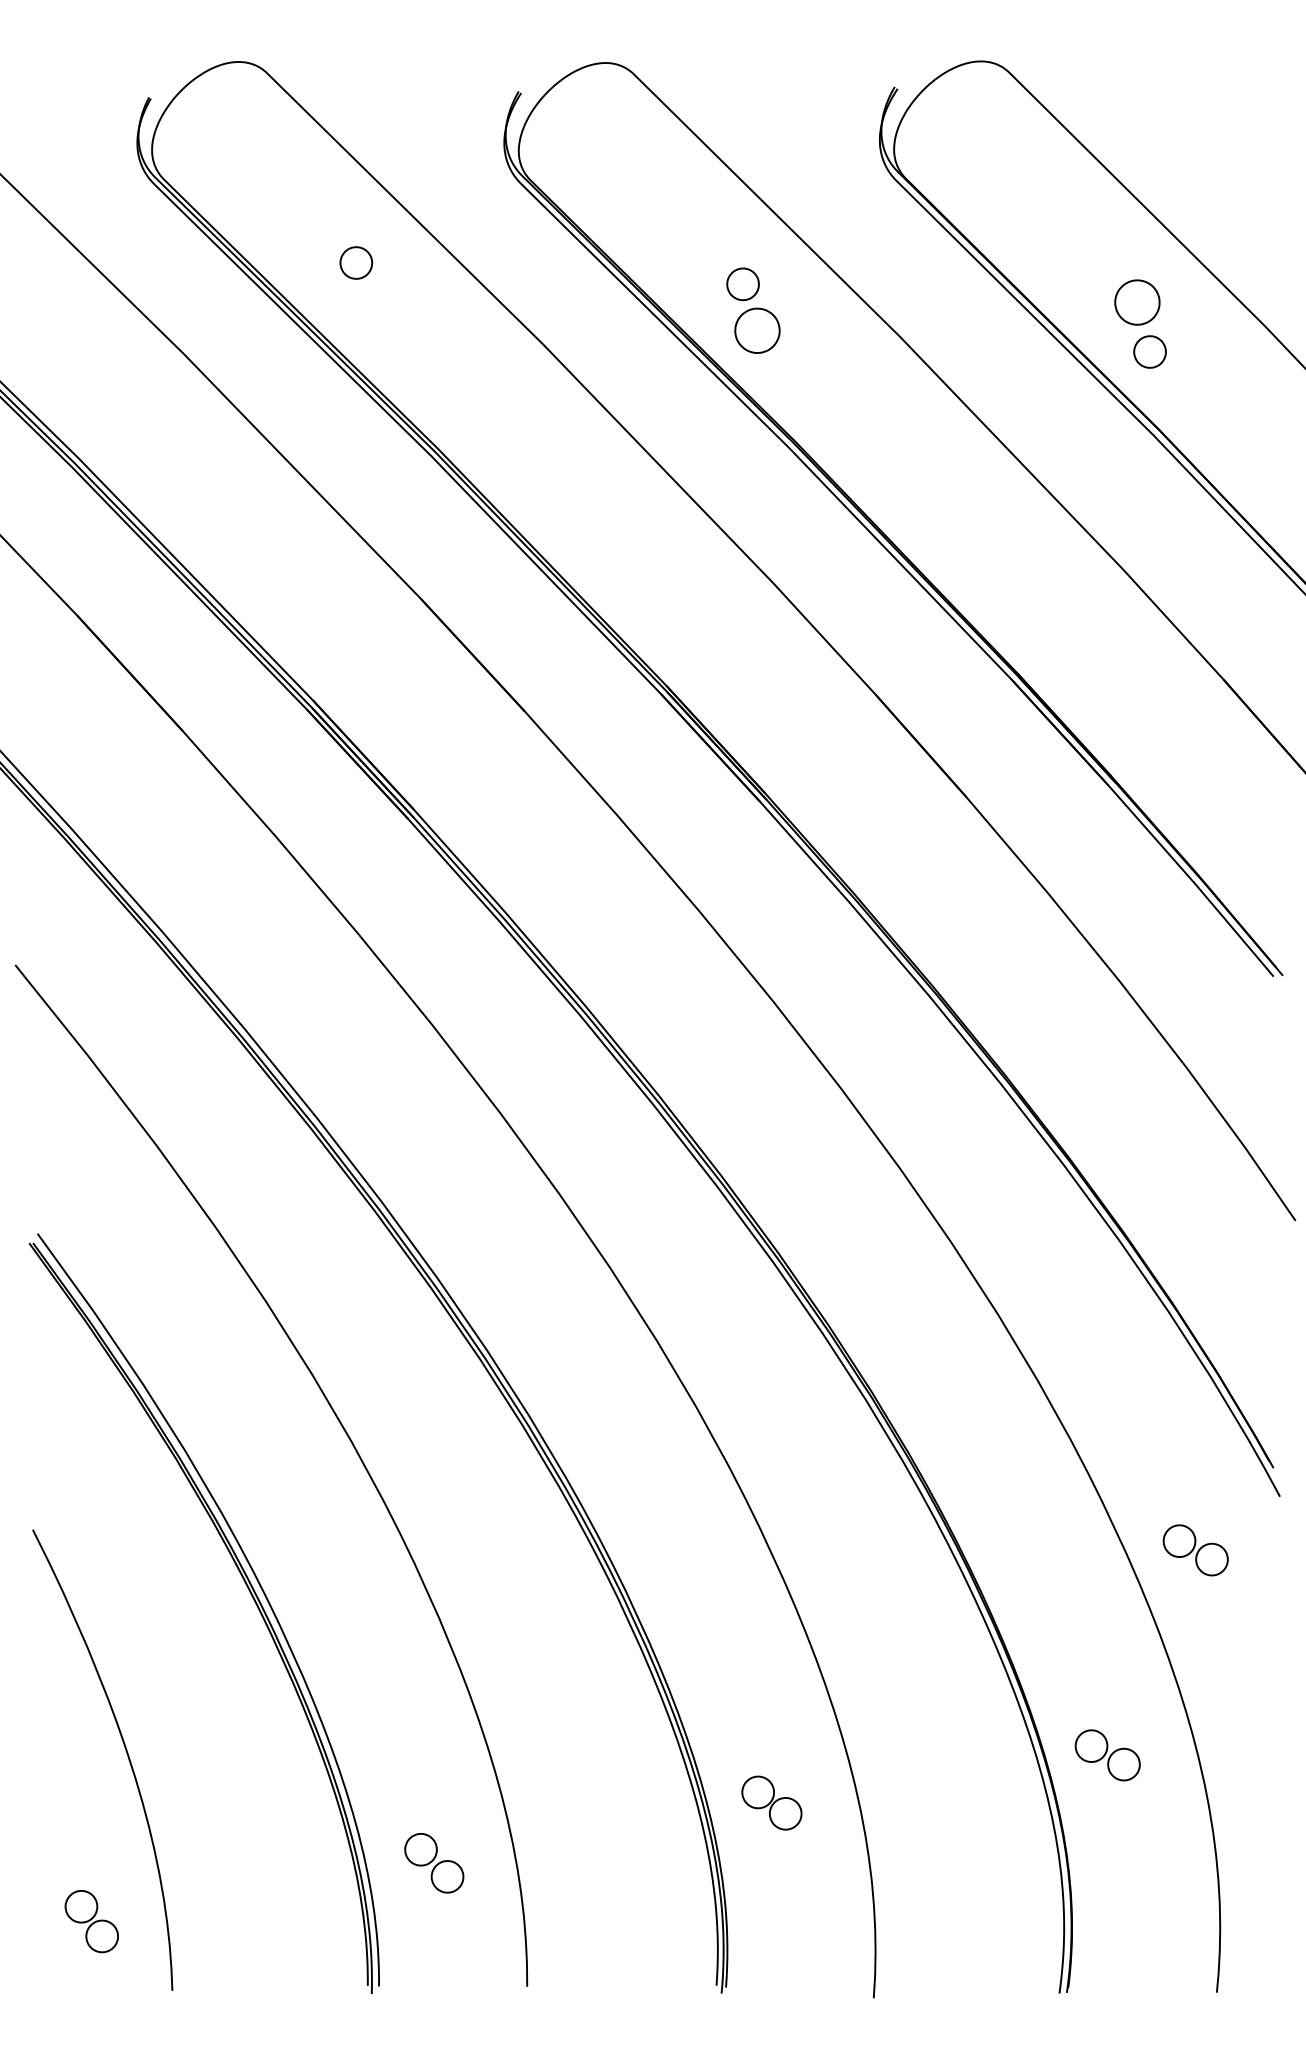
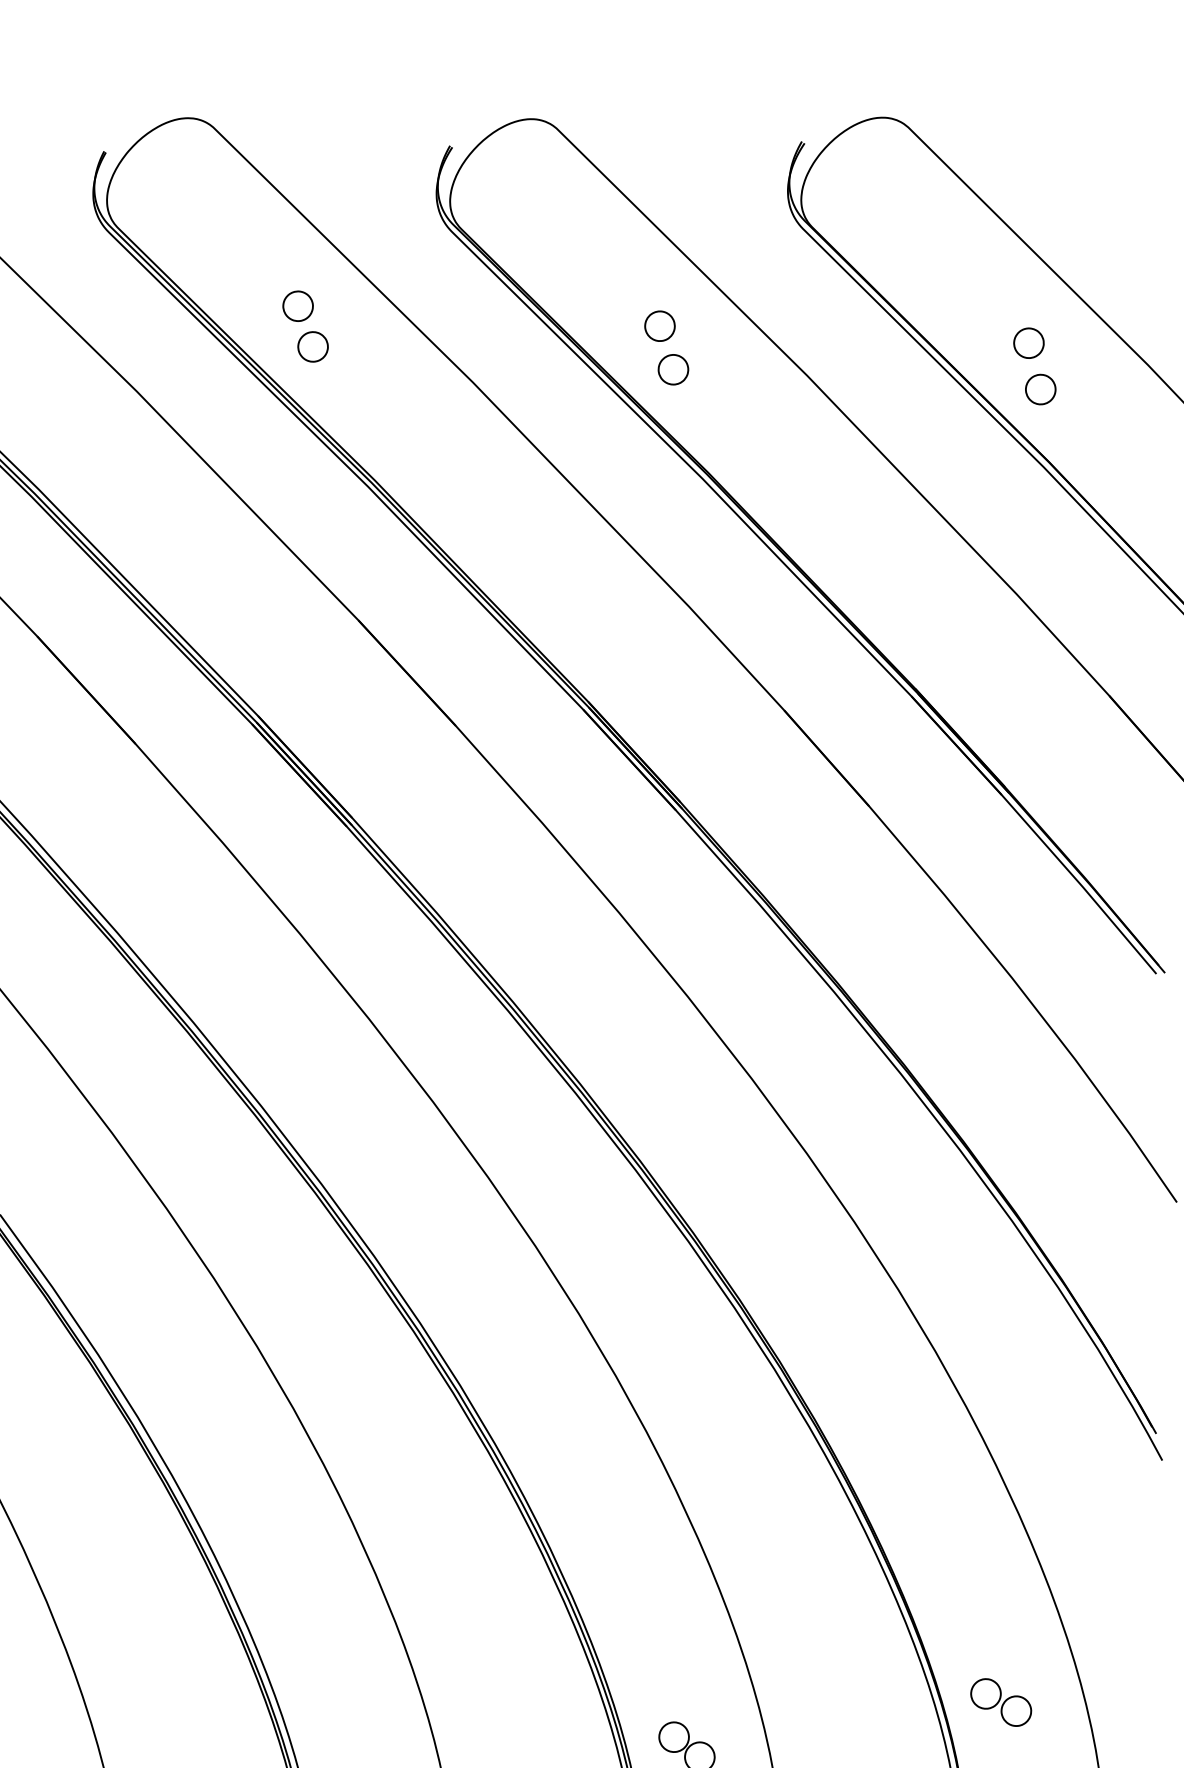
part: (1137, 302) -> (1029, 343), size x0.71
part: (372, 306) -> (313, 346), added
part: (757, 330) -> (673, 369), size x0.71
part: (1195, 1550) -> (1083, 1510), removed

